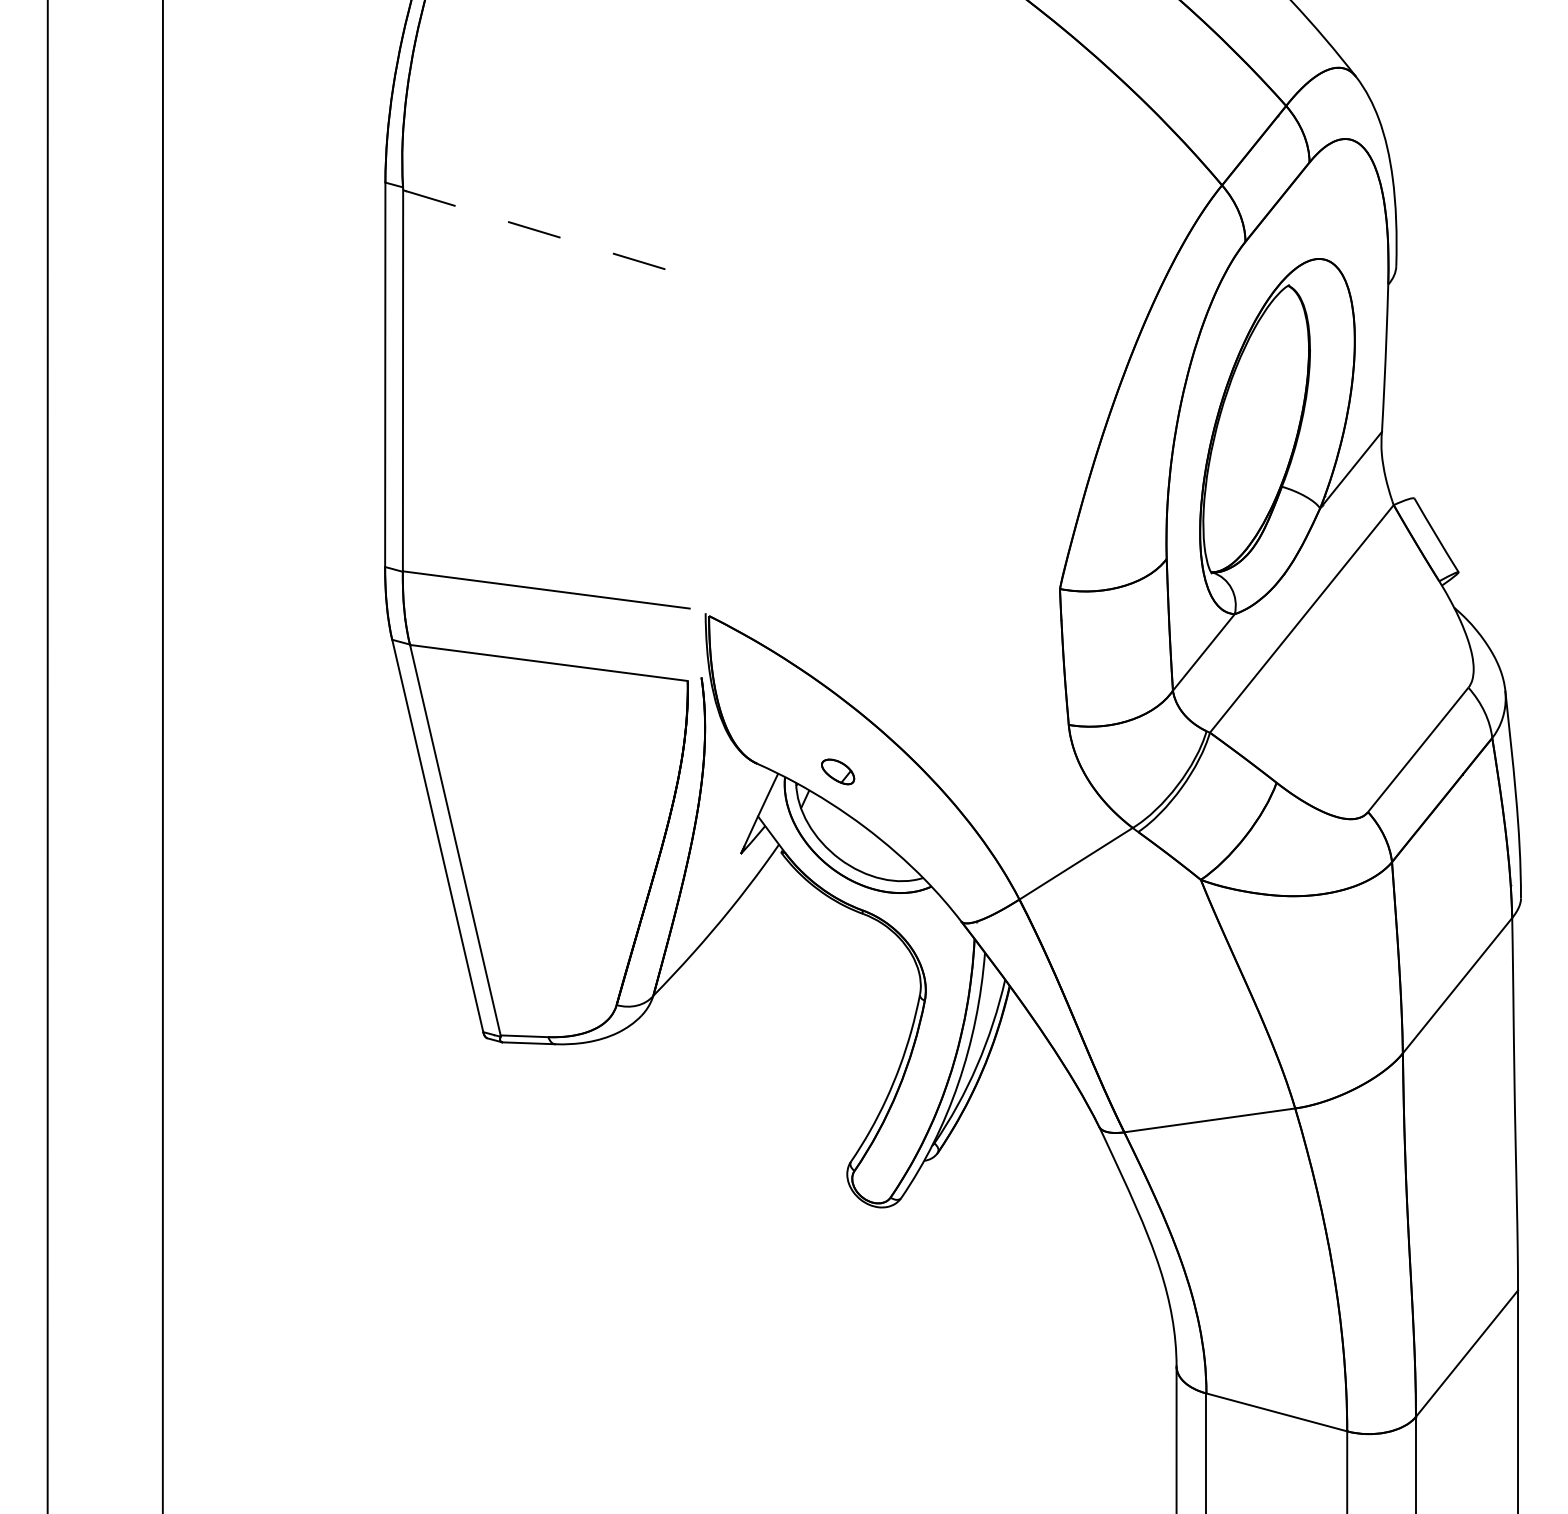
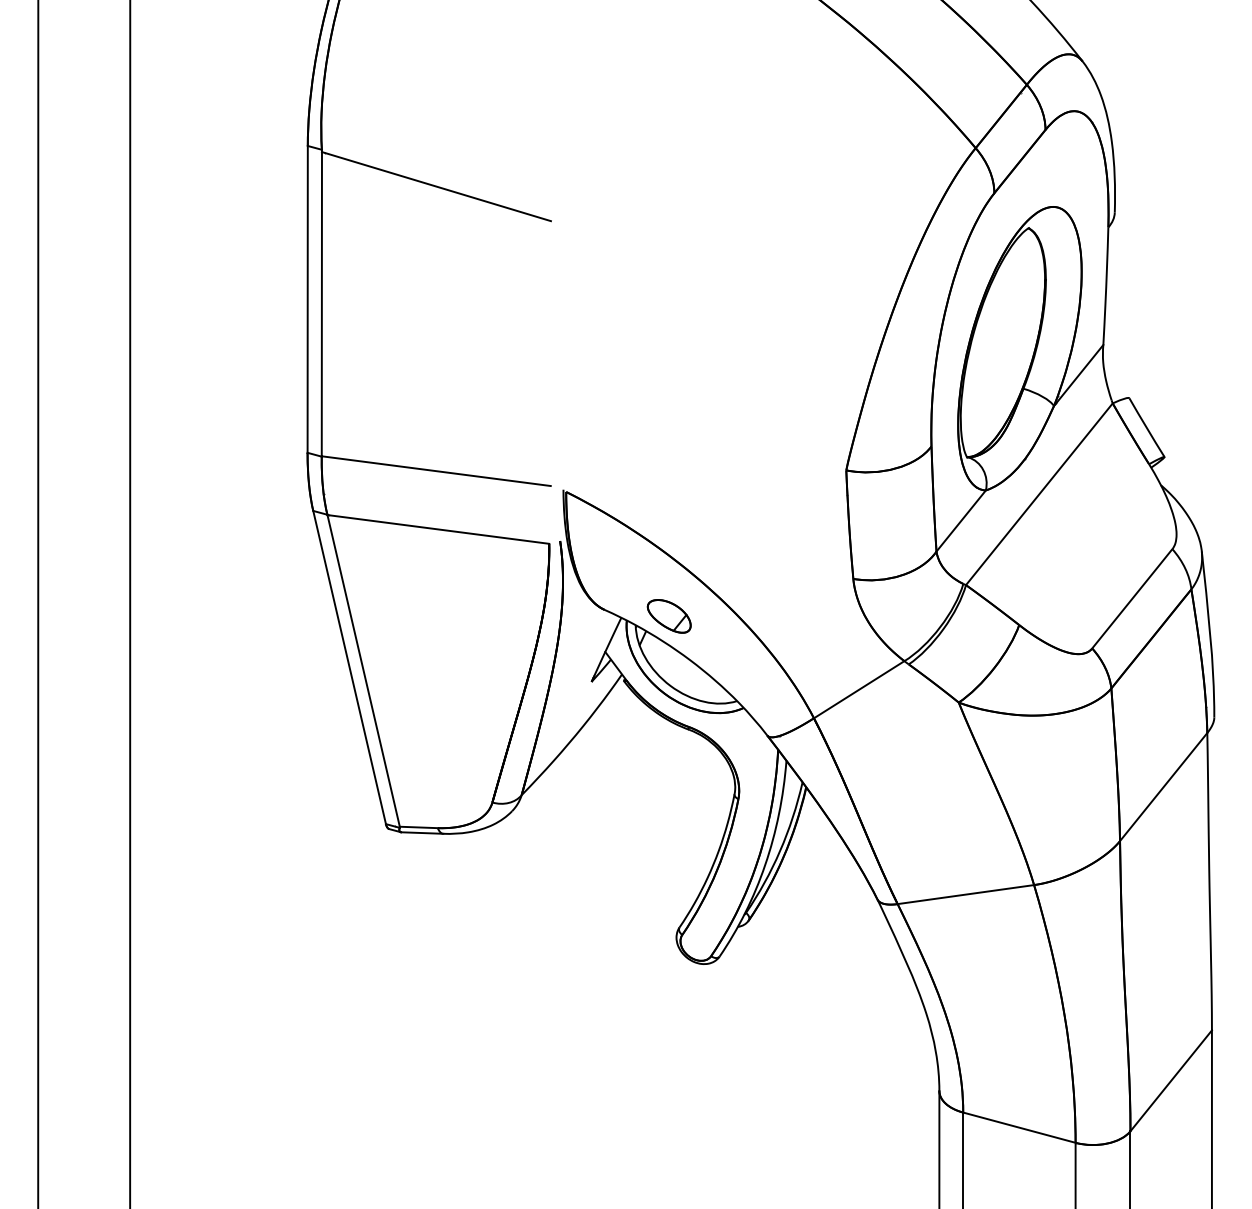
line: (546, 233) -> (436, 186), dashed -> solid
part: (837, 772) -> (668, 616), size x1.67

